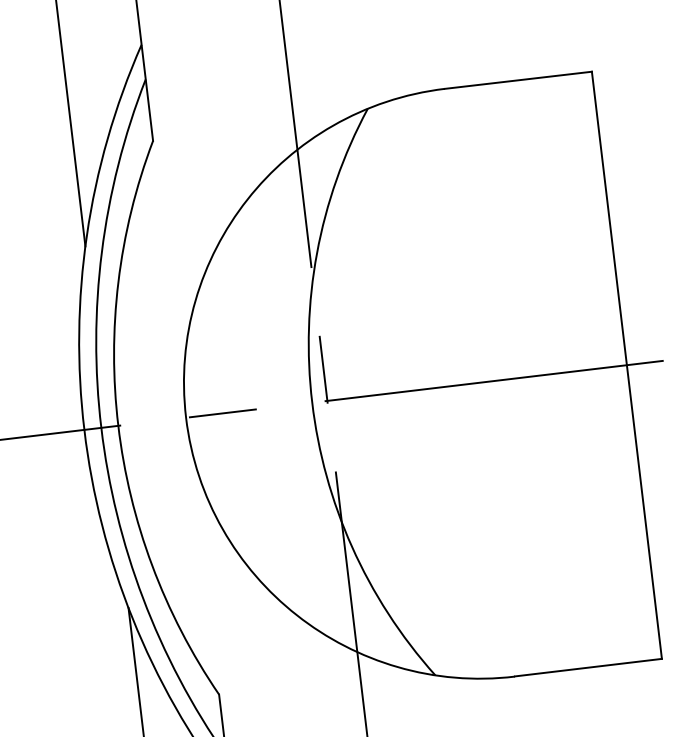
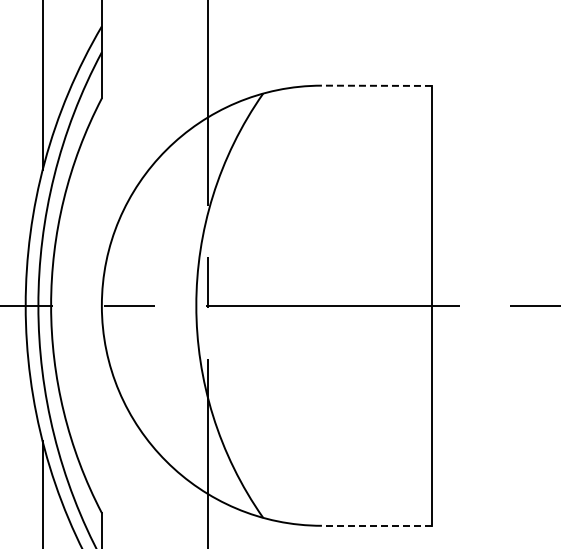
line: (517, 79) -> (376, 85), solid -> dashed
line: (587, 667) -> (376, 525), solid -> dashed

